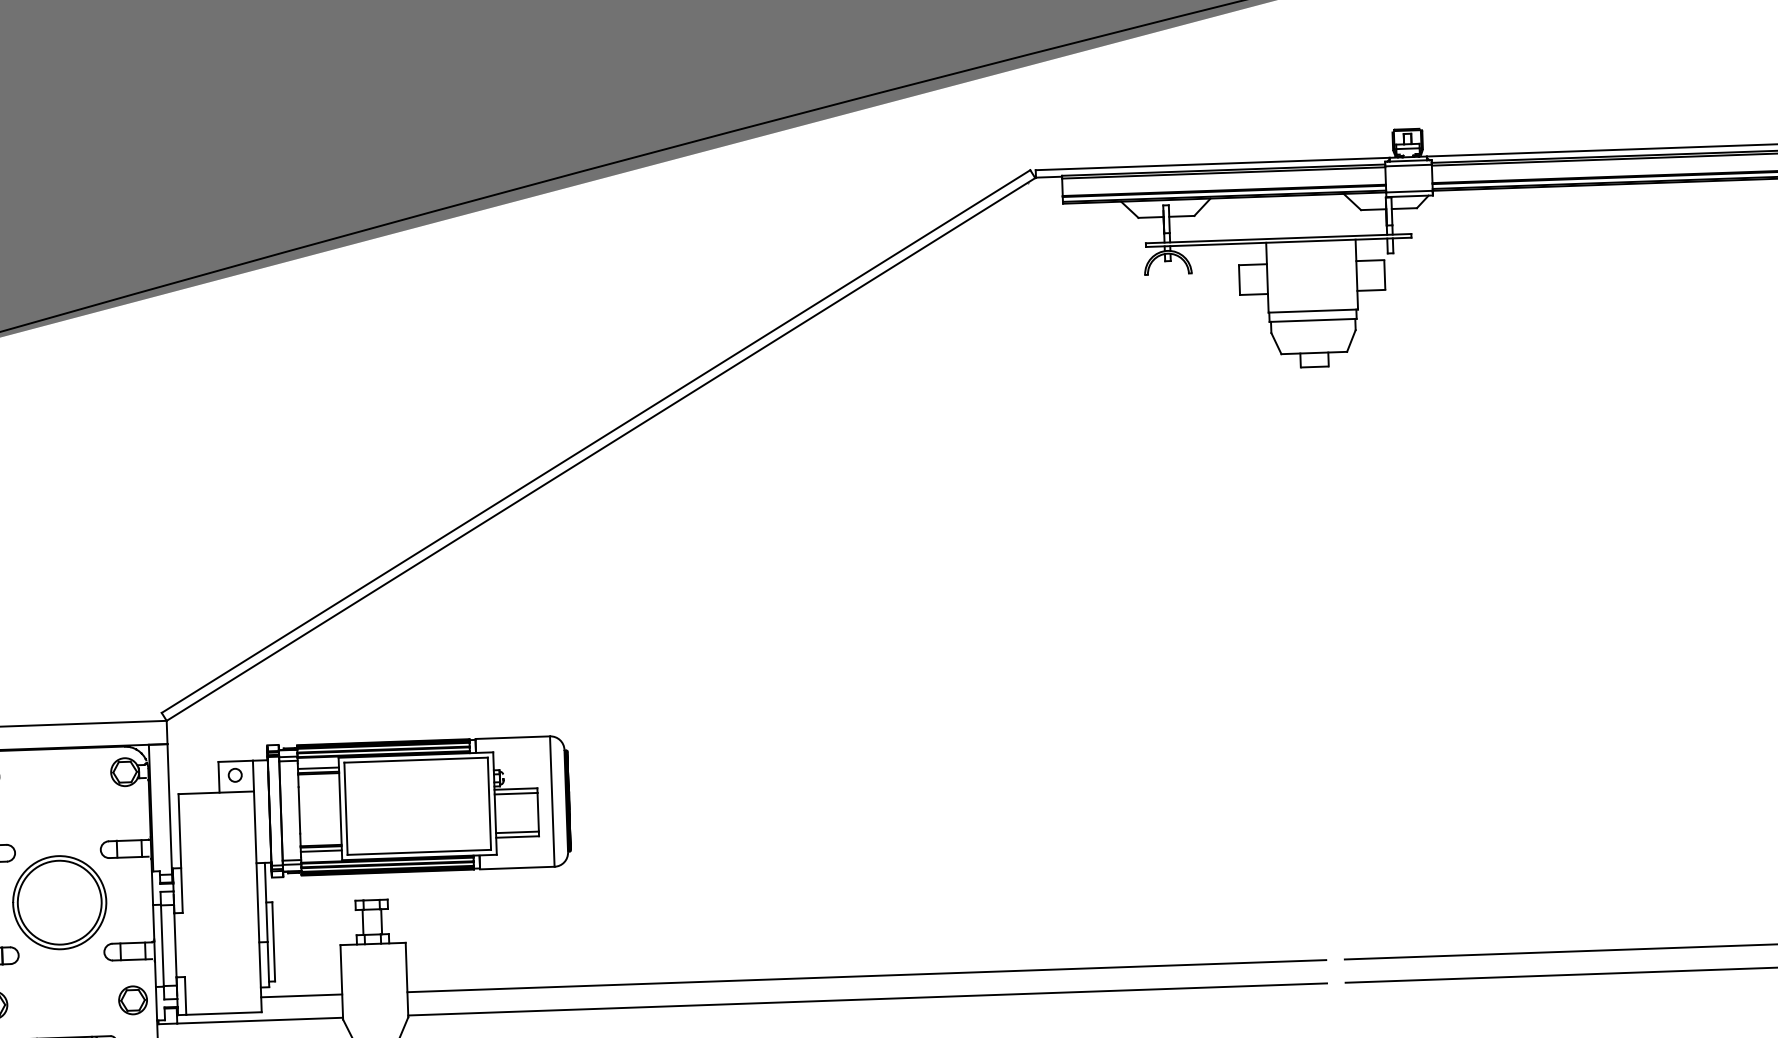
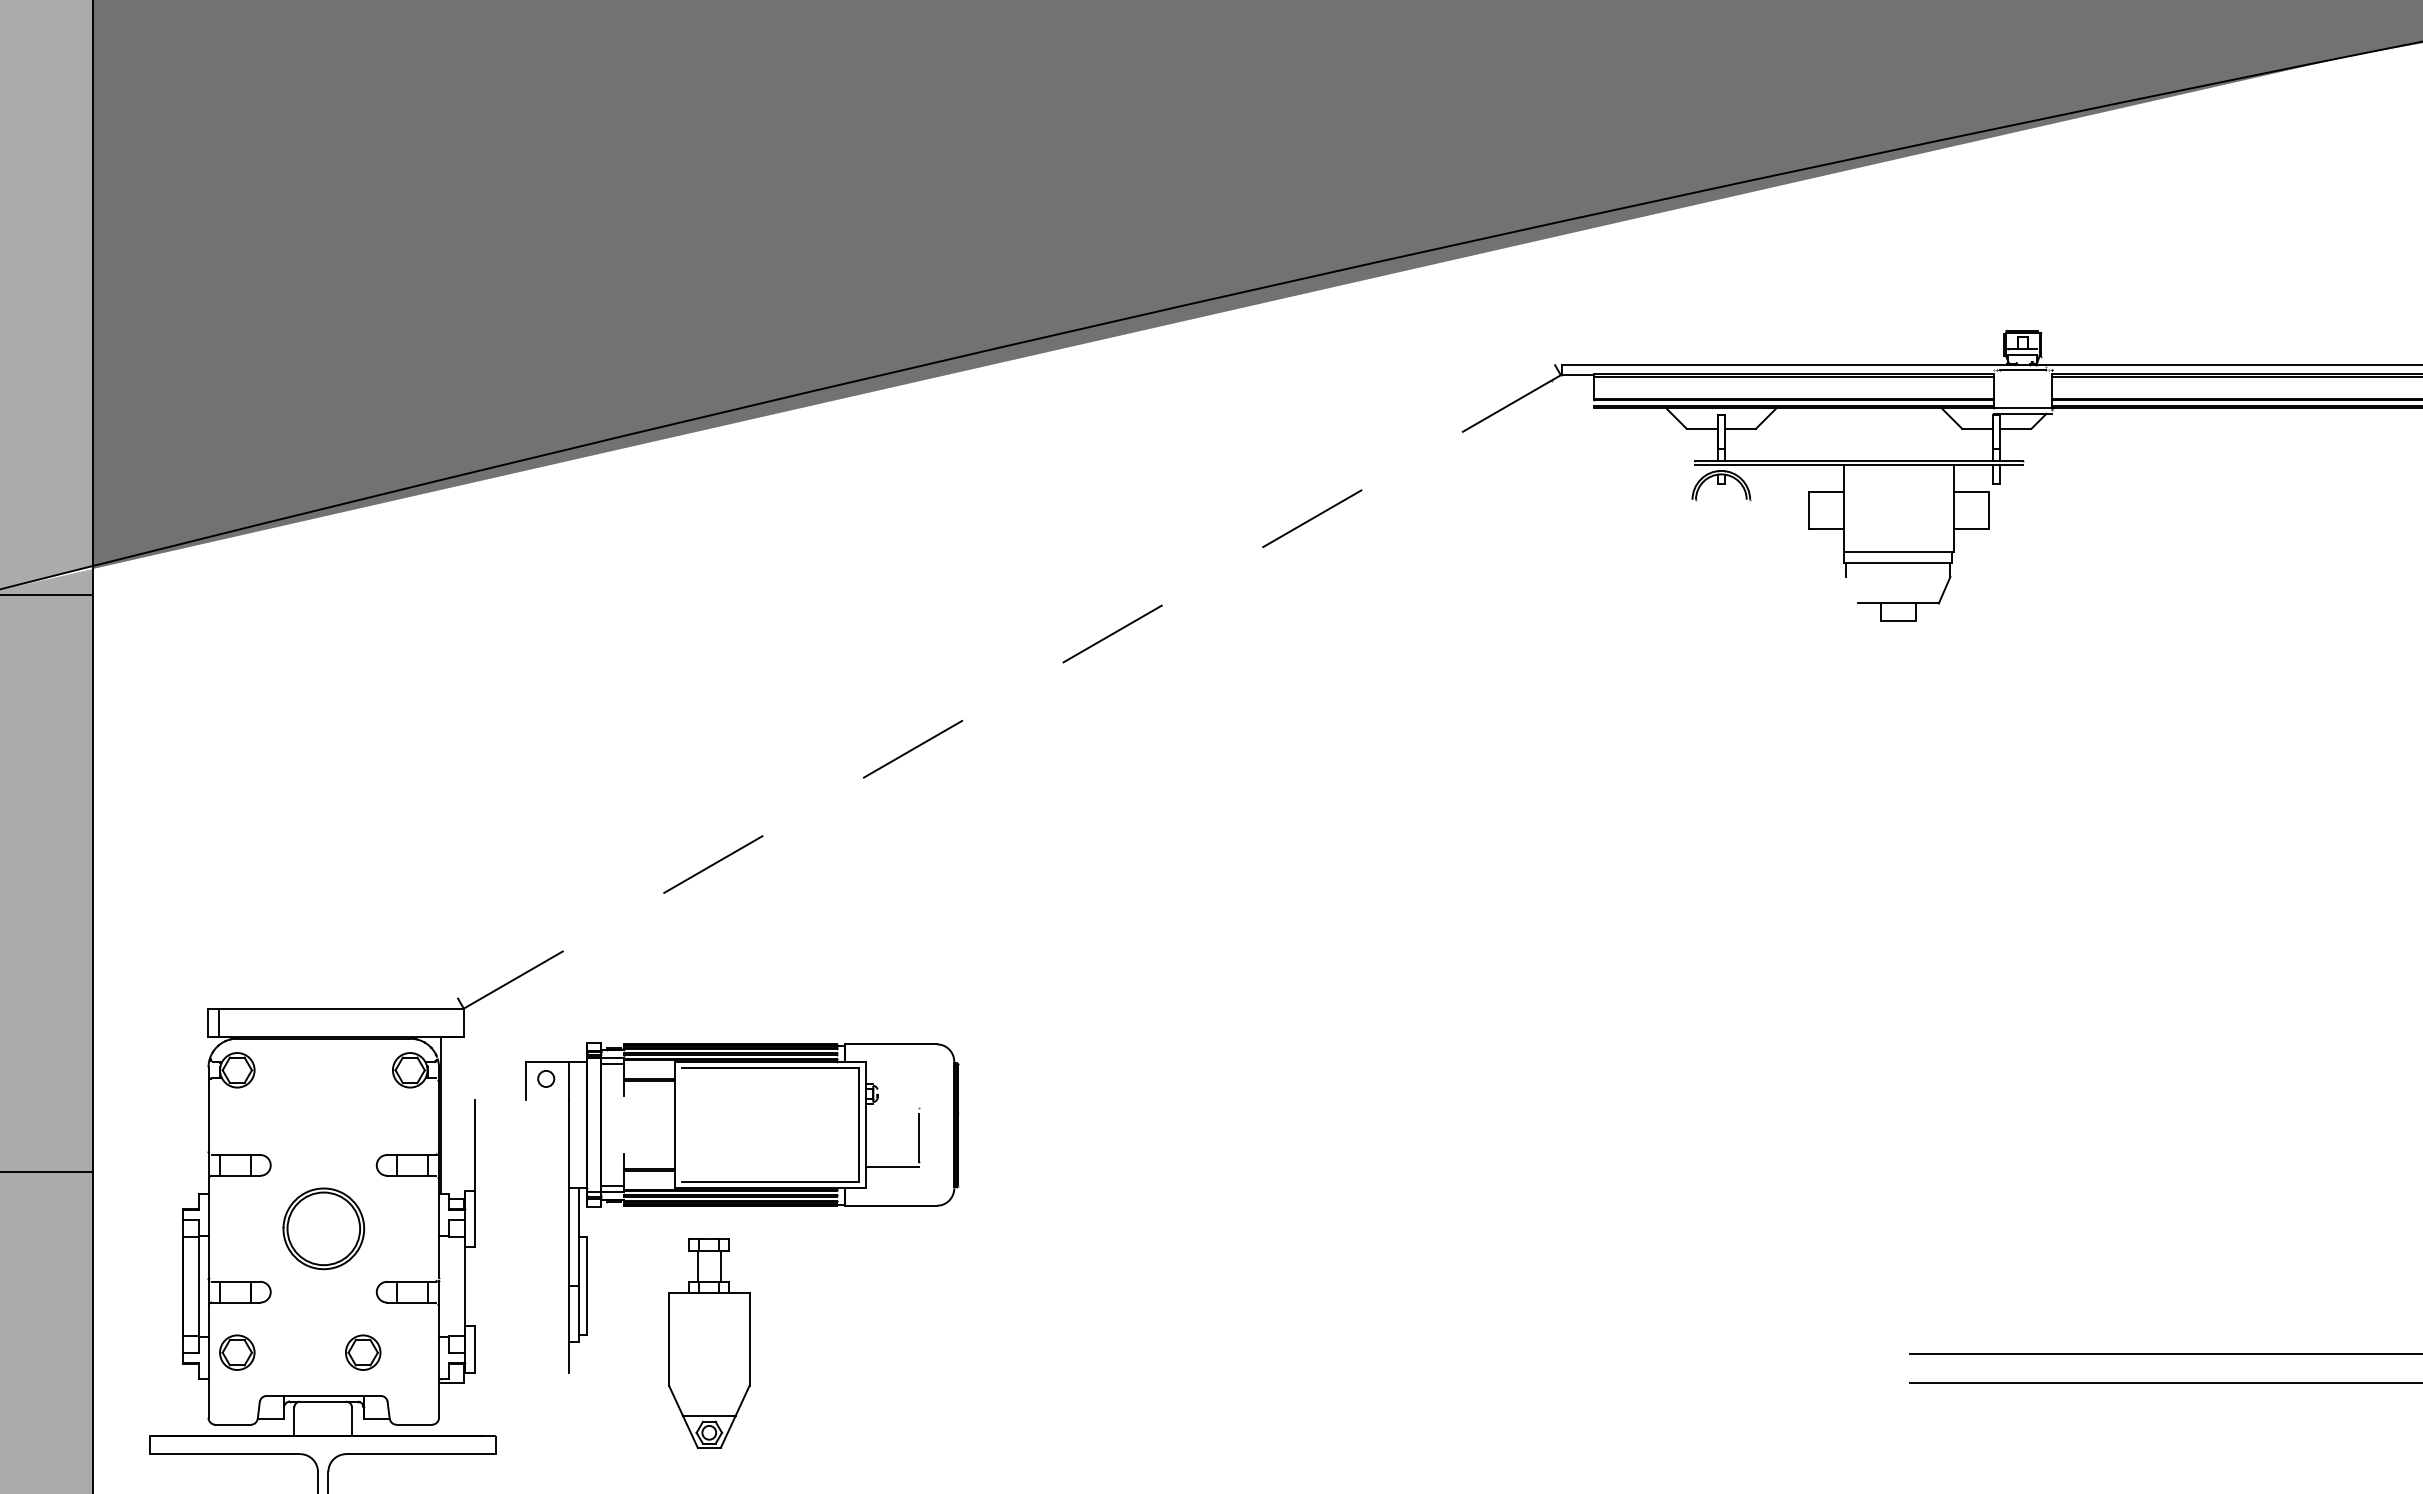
line: (1408, 165) -> (2022, 375), removed
line: (1276, 343) -> (1851, 589), removed
line: (595, 441) -> (1006, 681), removed
line: (601, 449) -> (1012, 691), solid -> dashed
line: (318, 768) -> (649, 1073), removed
line: (515, 789) -> (892, 1108), removed
line: (215, 792) -> (521, 1099), removed
line: (516, 793) -> (892, 1113), removed
line: (551, 801) -> (936, 1124), removed
line: (169, 808) -> (463, 1117), removed
line: (299, 809) -> (624, 1124), removed
line: (345, 809) -> (681, 1125), removed
line: (517, 832) -> (892, 1161), removed
line: (321, 851) -> (649, 1176), removed
part: (59, 902) -> (323, 1228), size x0.7
line: (162, 945) -> (448, 1286), removed
line: (866, 976) -> (1317, 1354), removed
line: (301, 995) -> (618, 1354), removed
line: (867, 999) -> (1317, 1383), removed
part: (133, 1000) -> (363, 1352), moved
line: (223, 1013) -> (521, 1372), removed
line: (259, 1020) -> (565, 1383), removed

